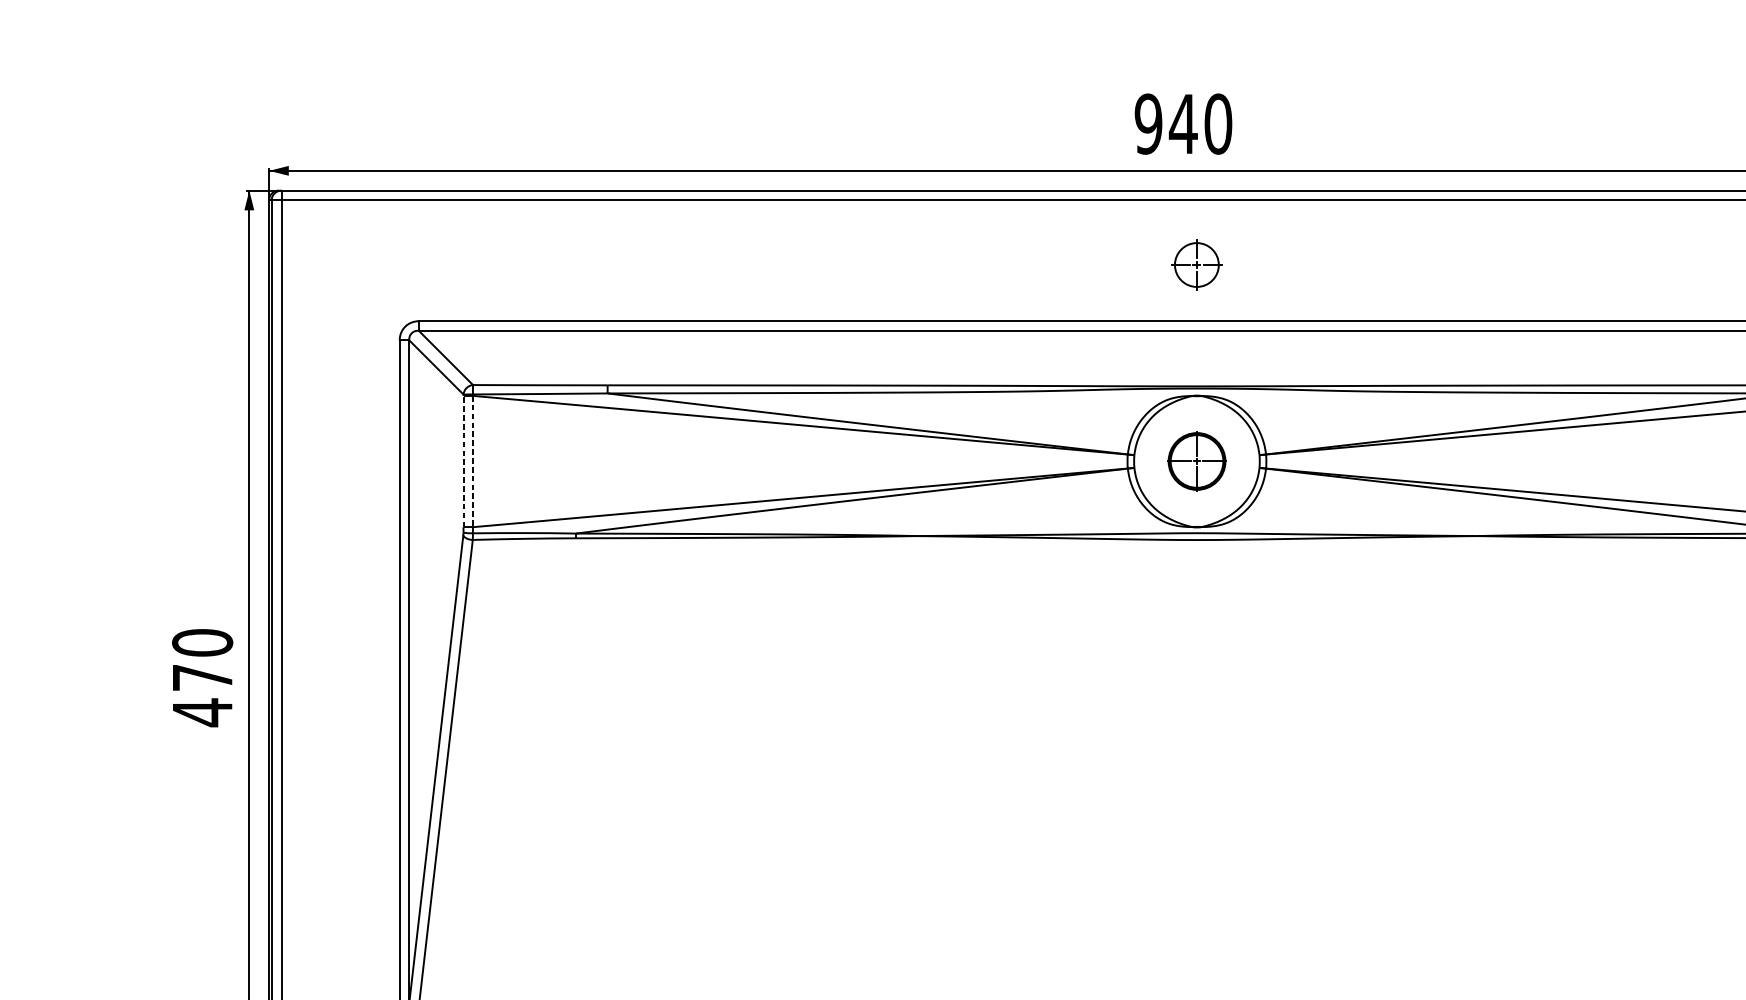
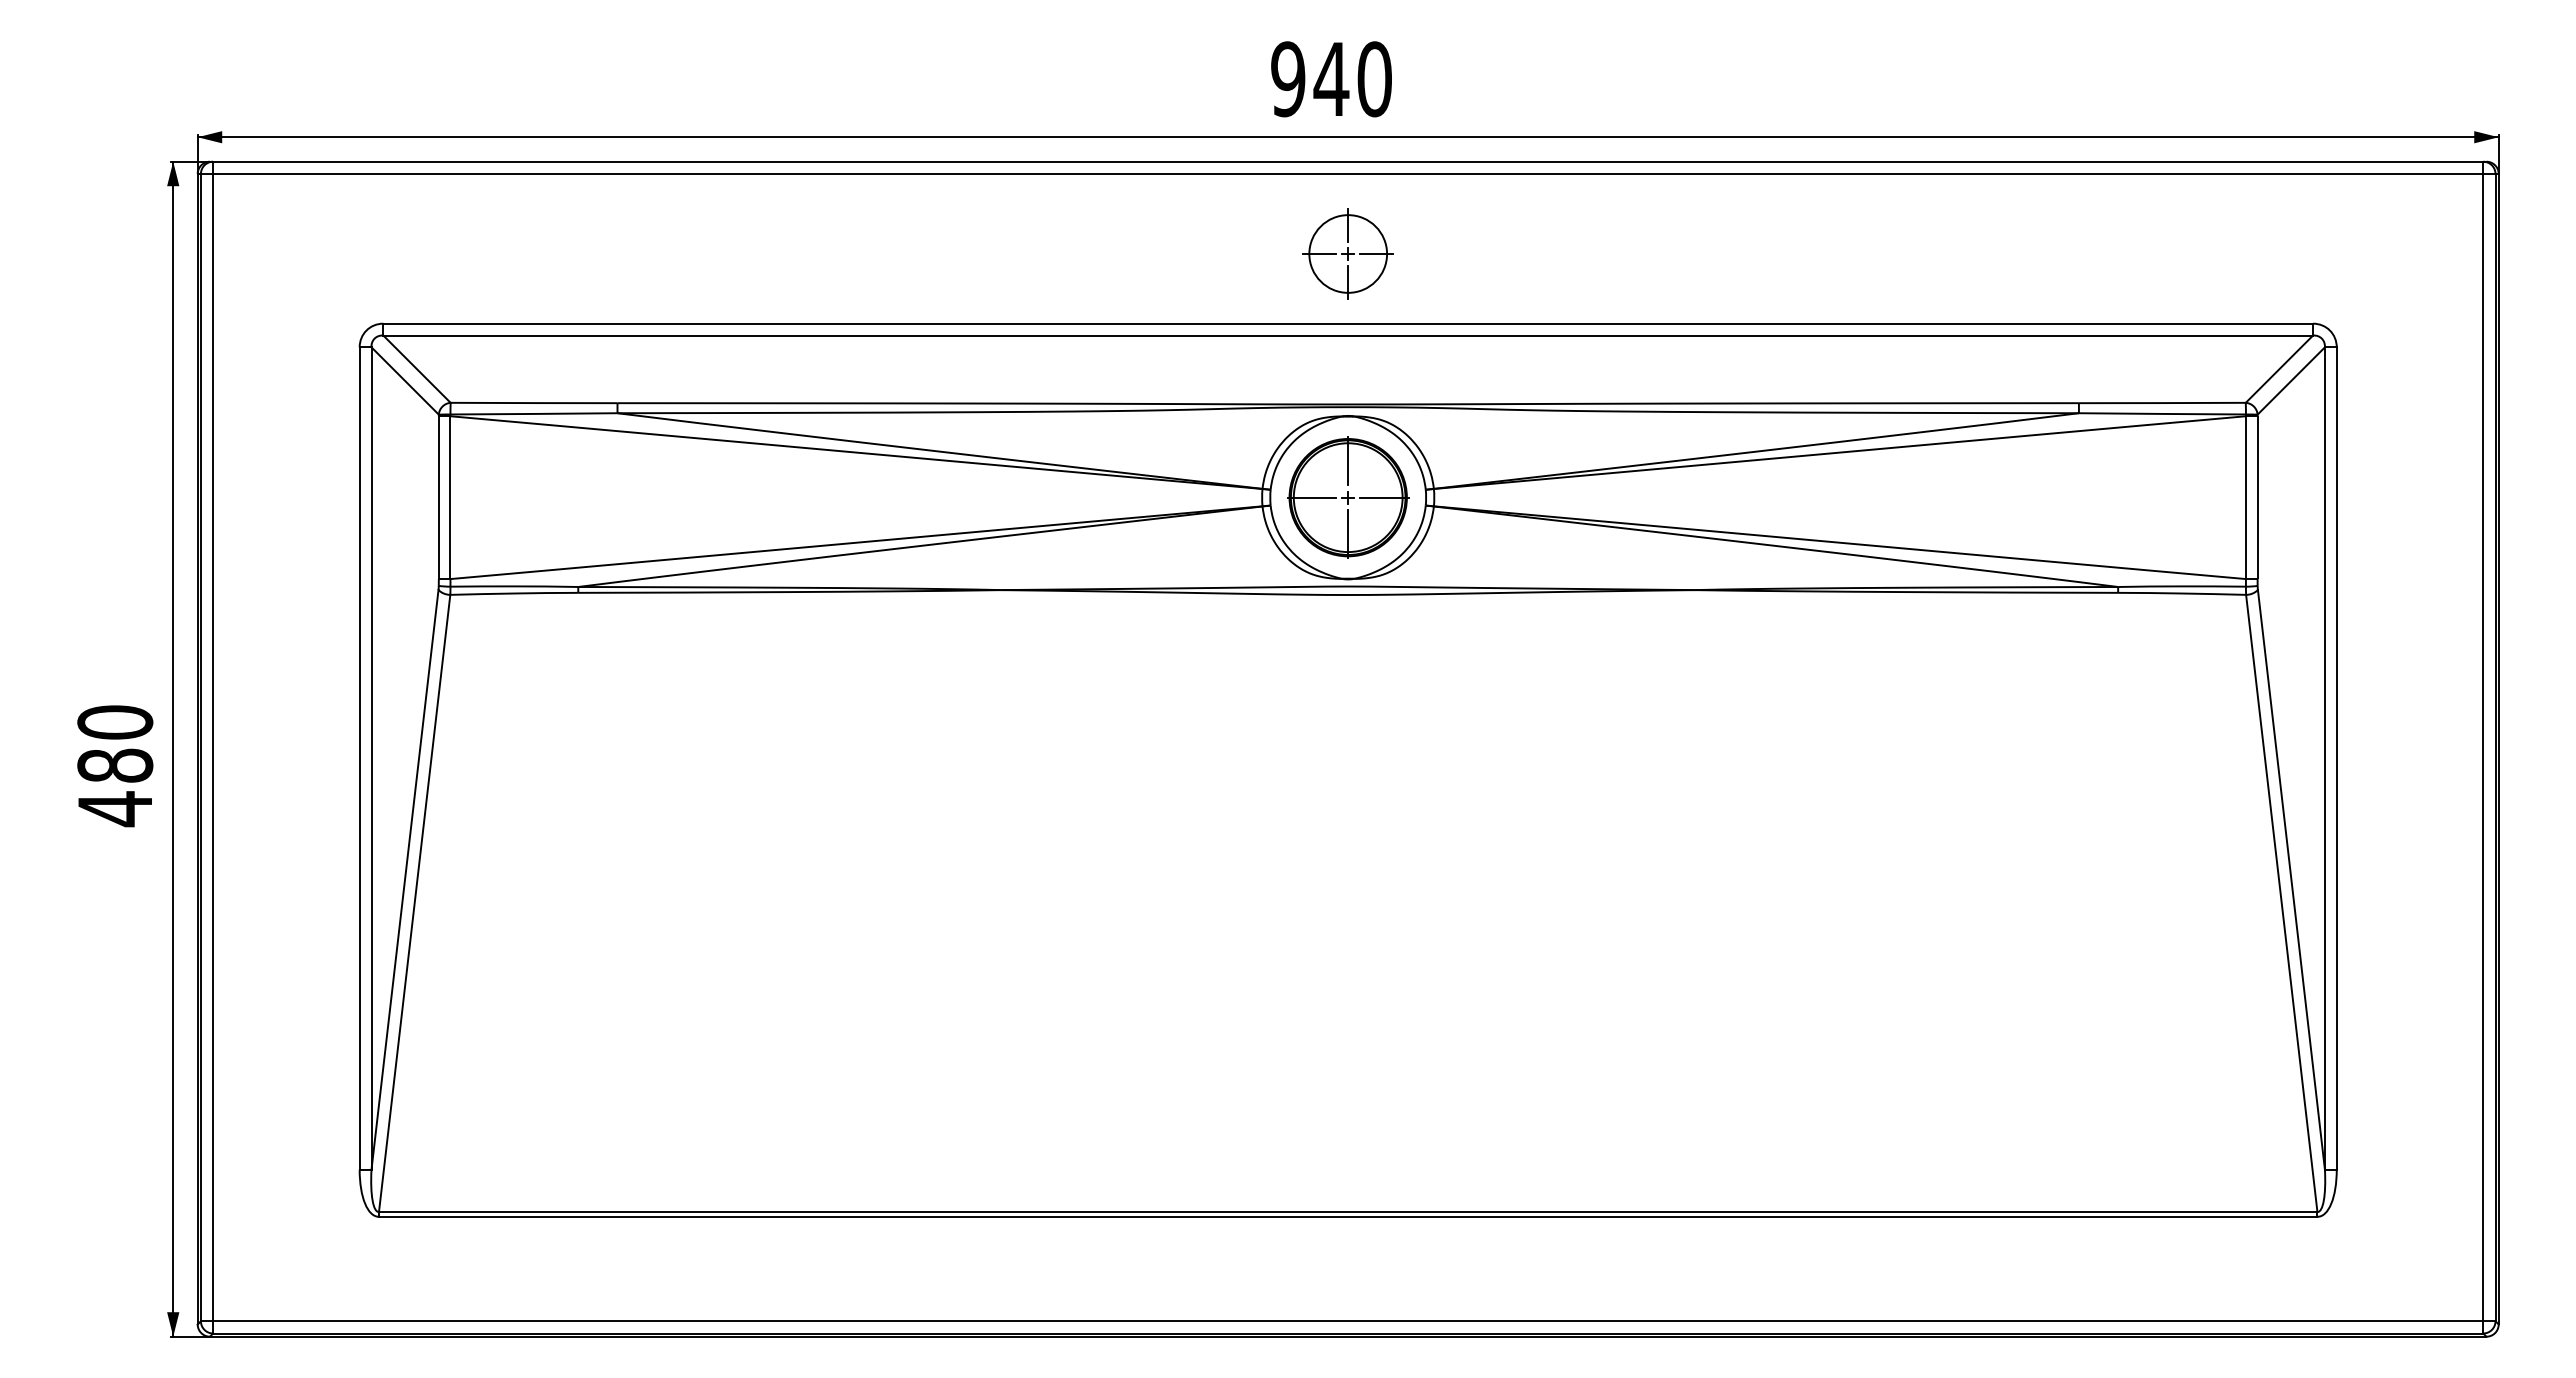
part: (1196, 264) -> (1347, 253), size x1.43
line: (472, 460) -> (450, 496), dashed -> solid
line: (463, 461) -> (438, 497), dashed -> solid
part: (1197, 461) -> (1348, 497), size x1.67
text: (202, 677) -> (115, 765), 470 -> 480

